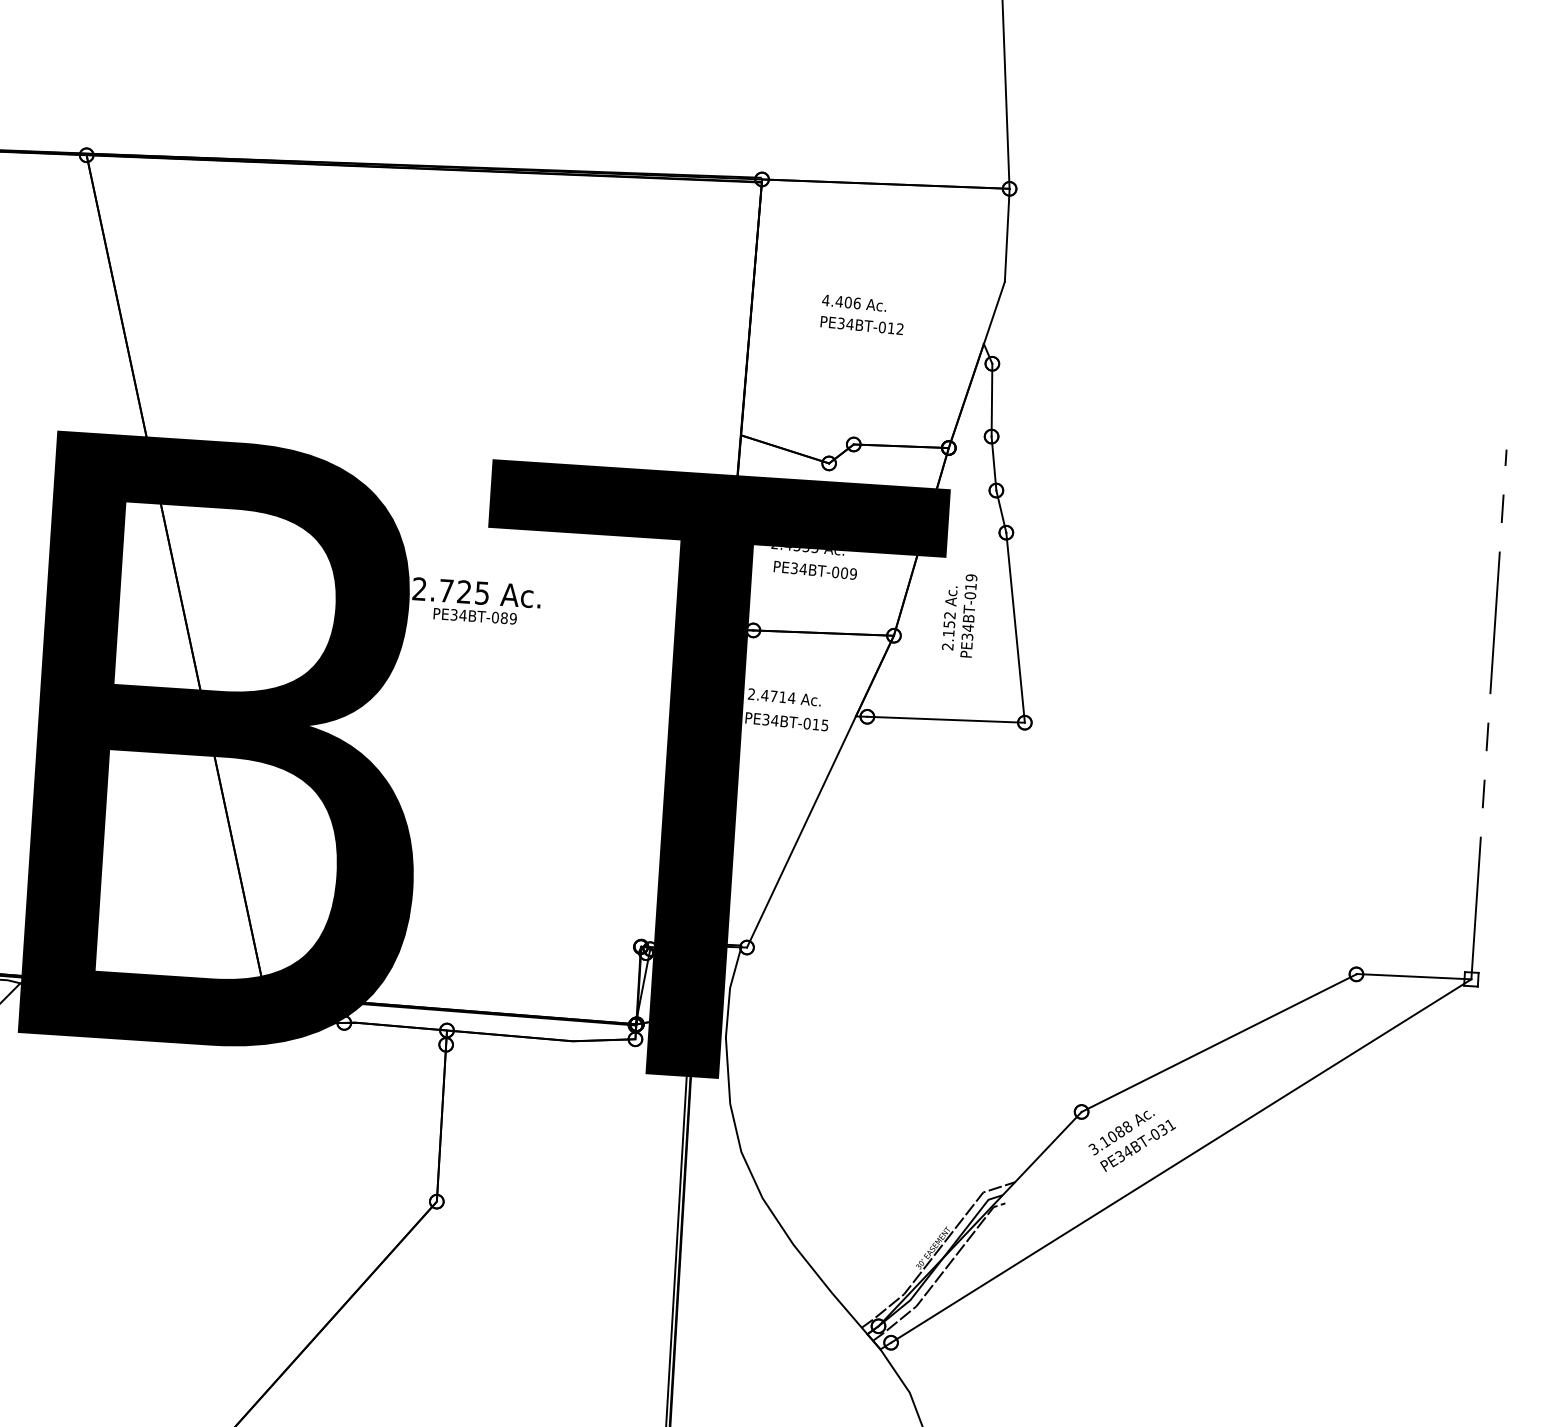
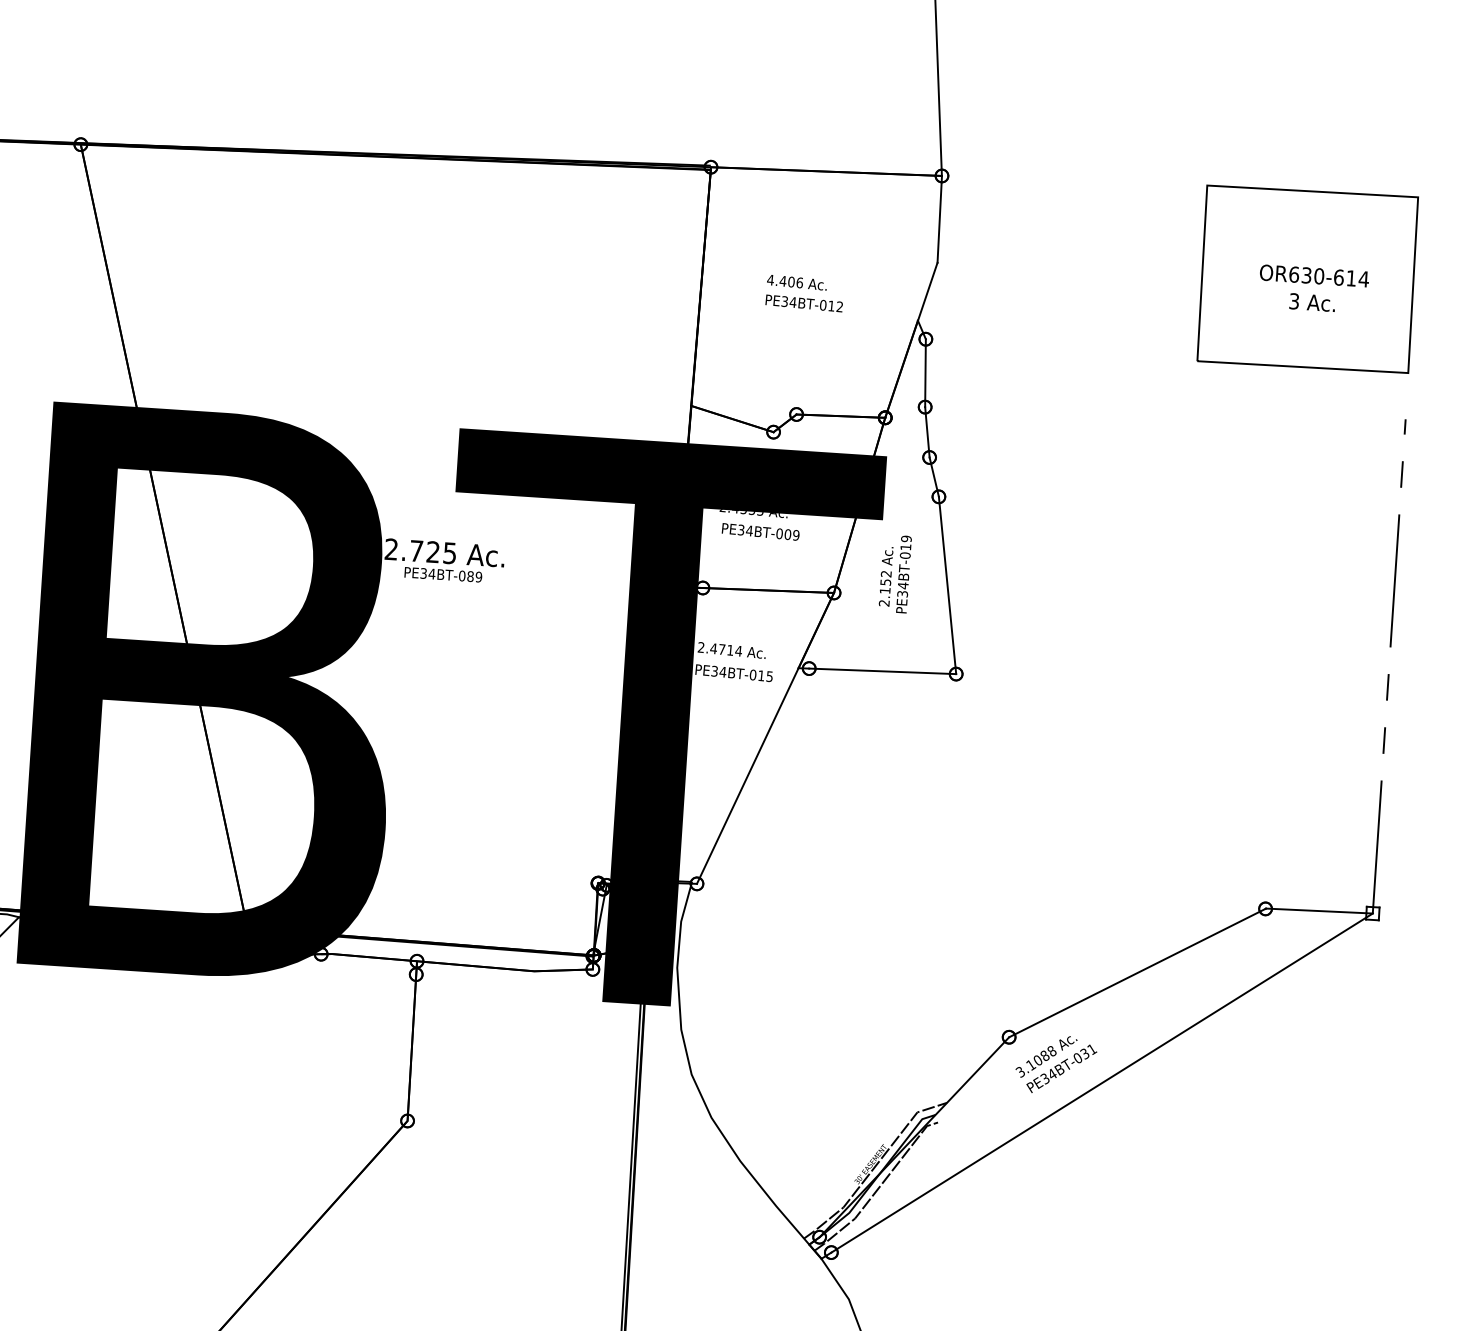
part: (1401, 298) -> (1307, 278), added

